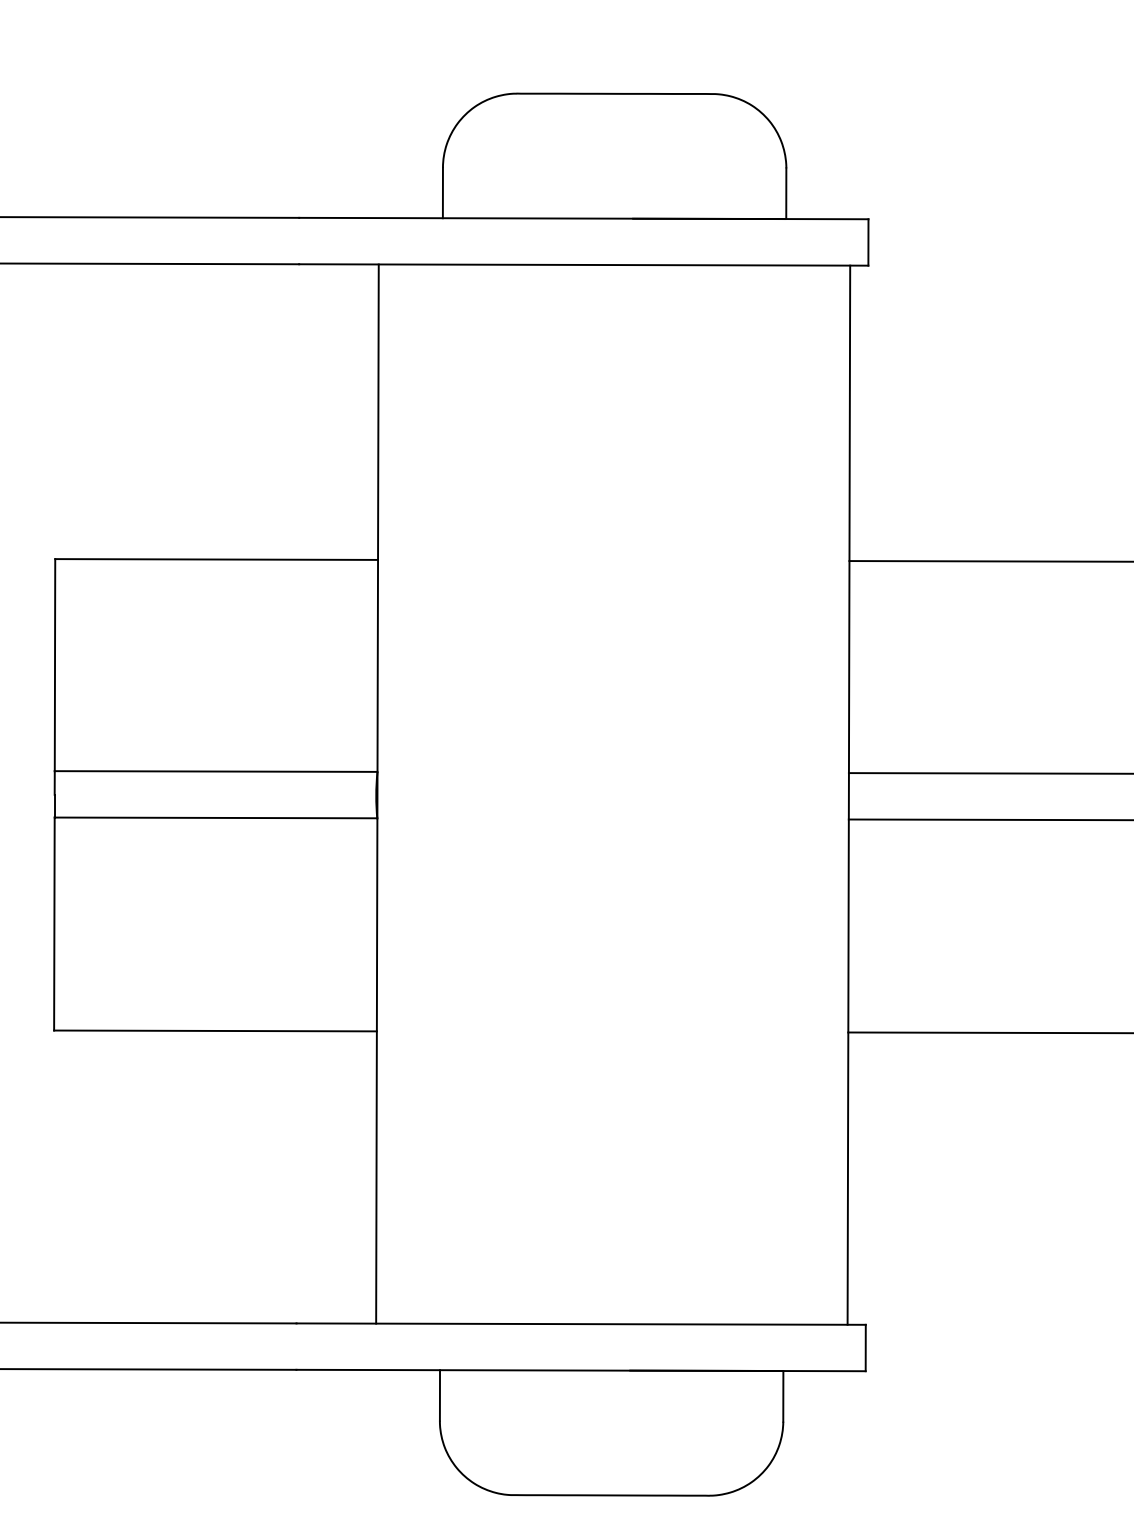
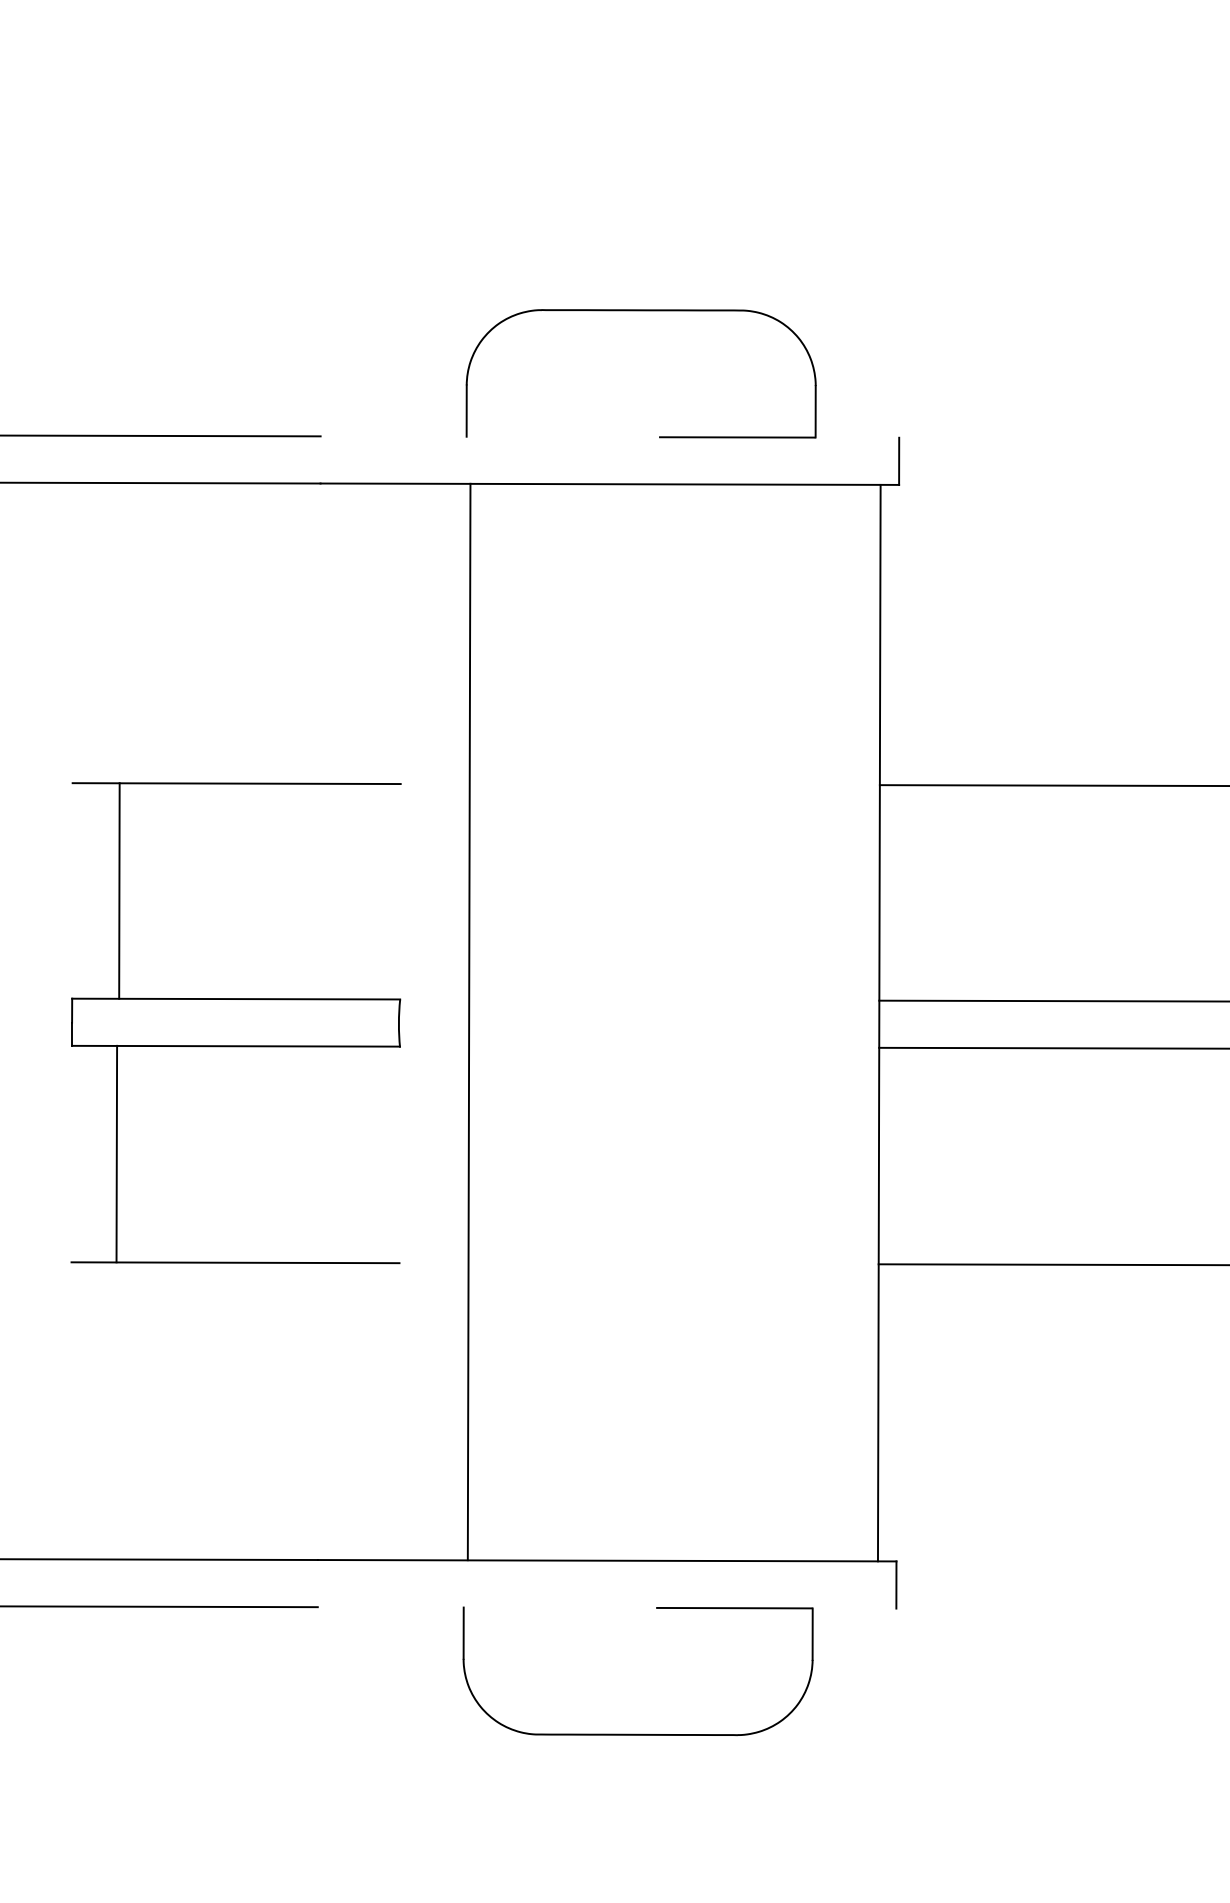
line: (583, 218) -> (609, 436), removed
line: (55, 664) -> (119, 890), moved
line: (376, 793) -> (468, 1021), moved
line: (54, 923) -> (116, 1153), moved
line: (580, 1370) -> (606, 1607), removed

